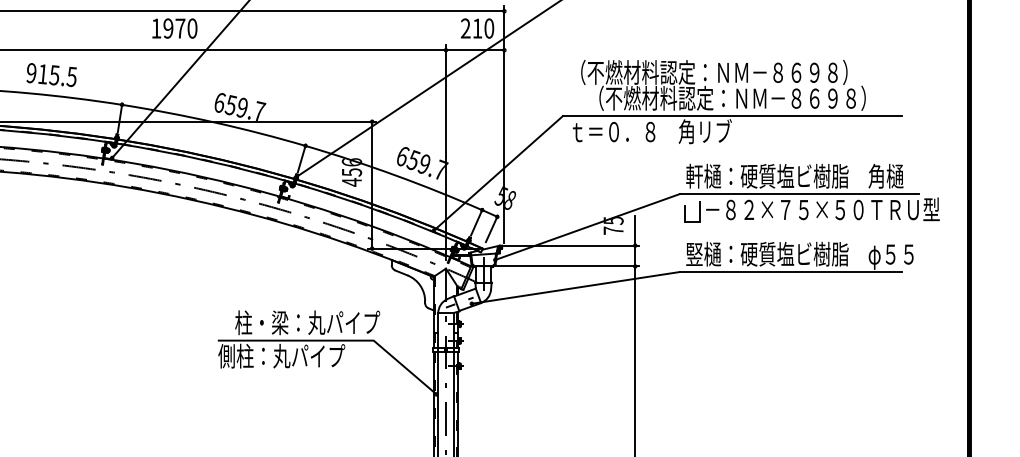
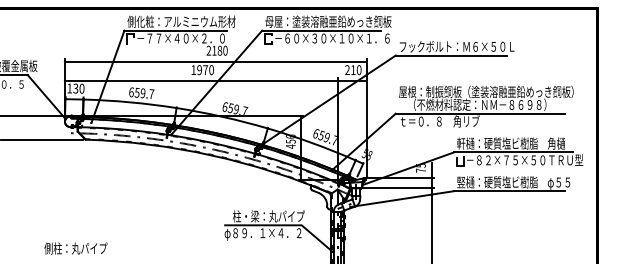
text: (745, 71) -> (486, 91), （不燃材料認定：ＮＭ－８６９８） -> 屋根：制振鋼板（塗装溶融亜鉛めっき鋼板）
text: (51, 75) -> (141, 93), 915.5 -> 659.7
text: (294, 357) -> (262, 233), 側柱：丸パイプ -> φ８９．１×４．２

